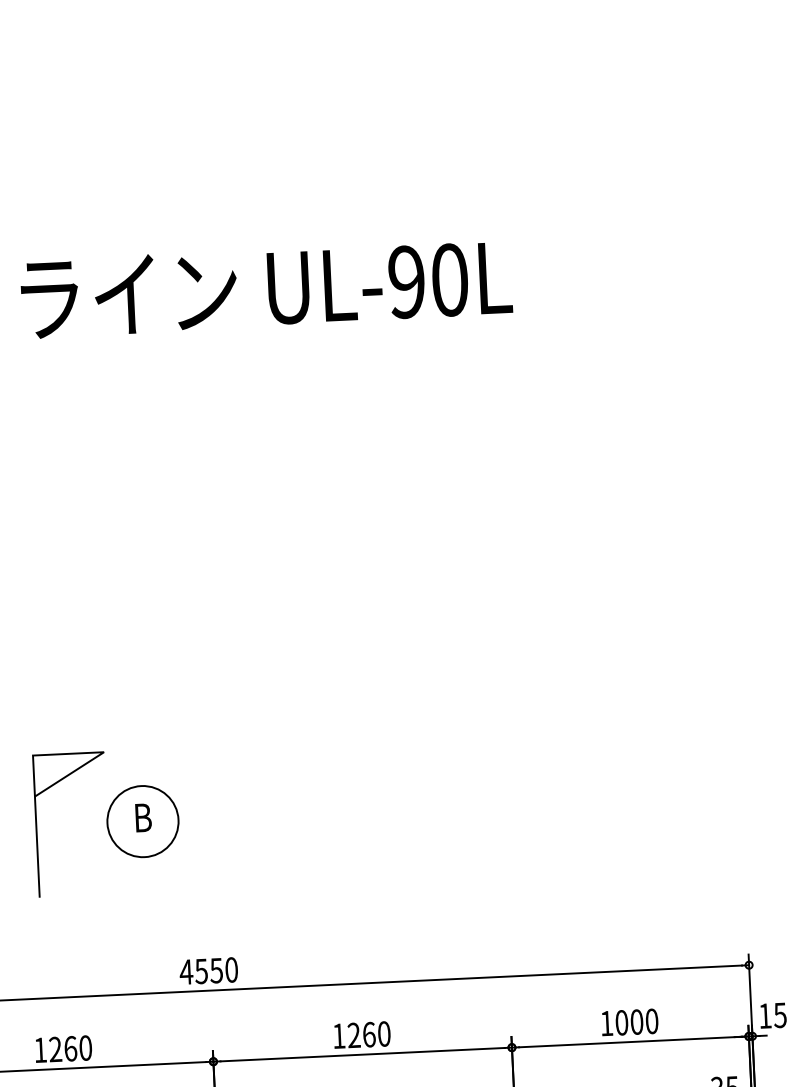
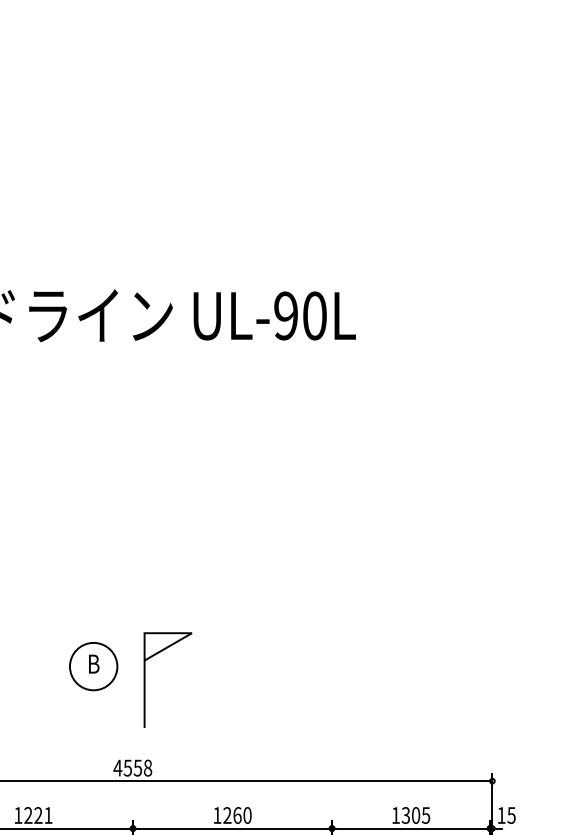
line: (37, 824) -> (145, 679), moved
text: (232, 970) -> (148, 768), 4550 -> 4558
text: (636, 1022) -> (415, 815), 1000 -> 1305
text: (78, 1048) -> (43, 815), 1260 -> 1221

